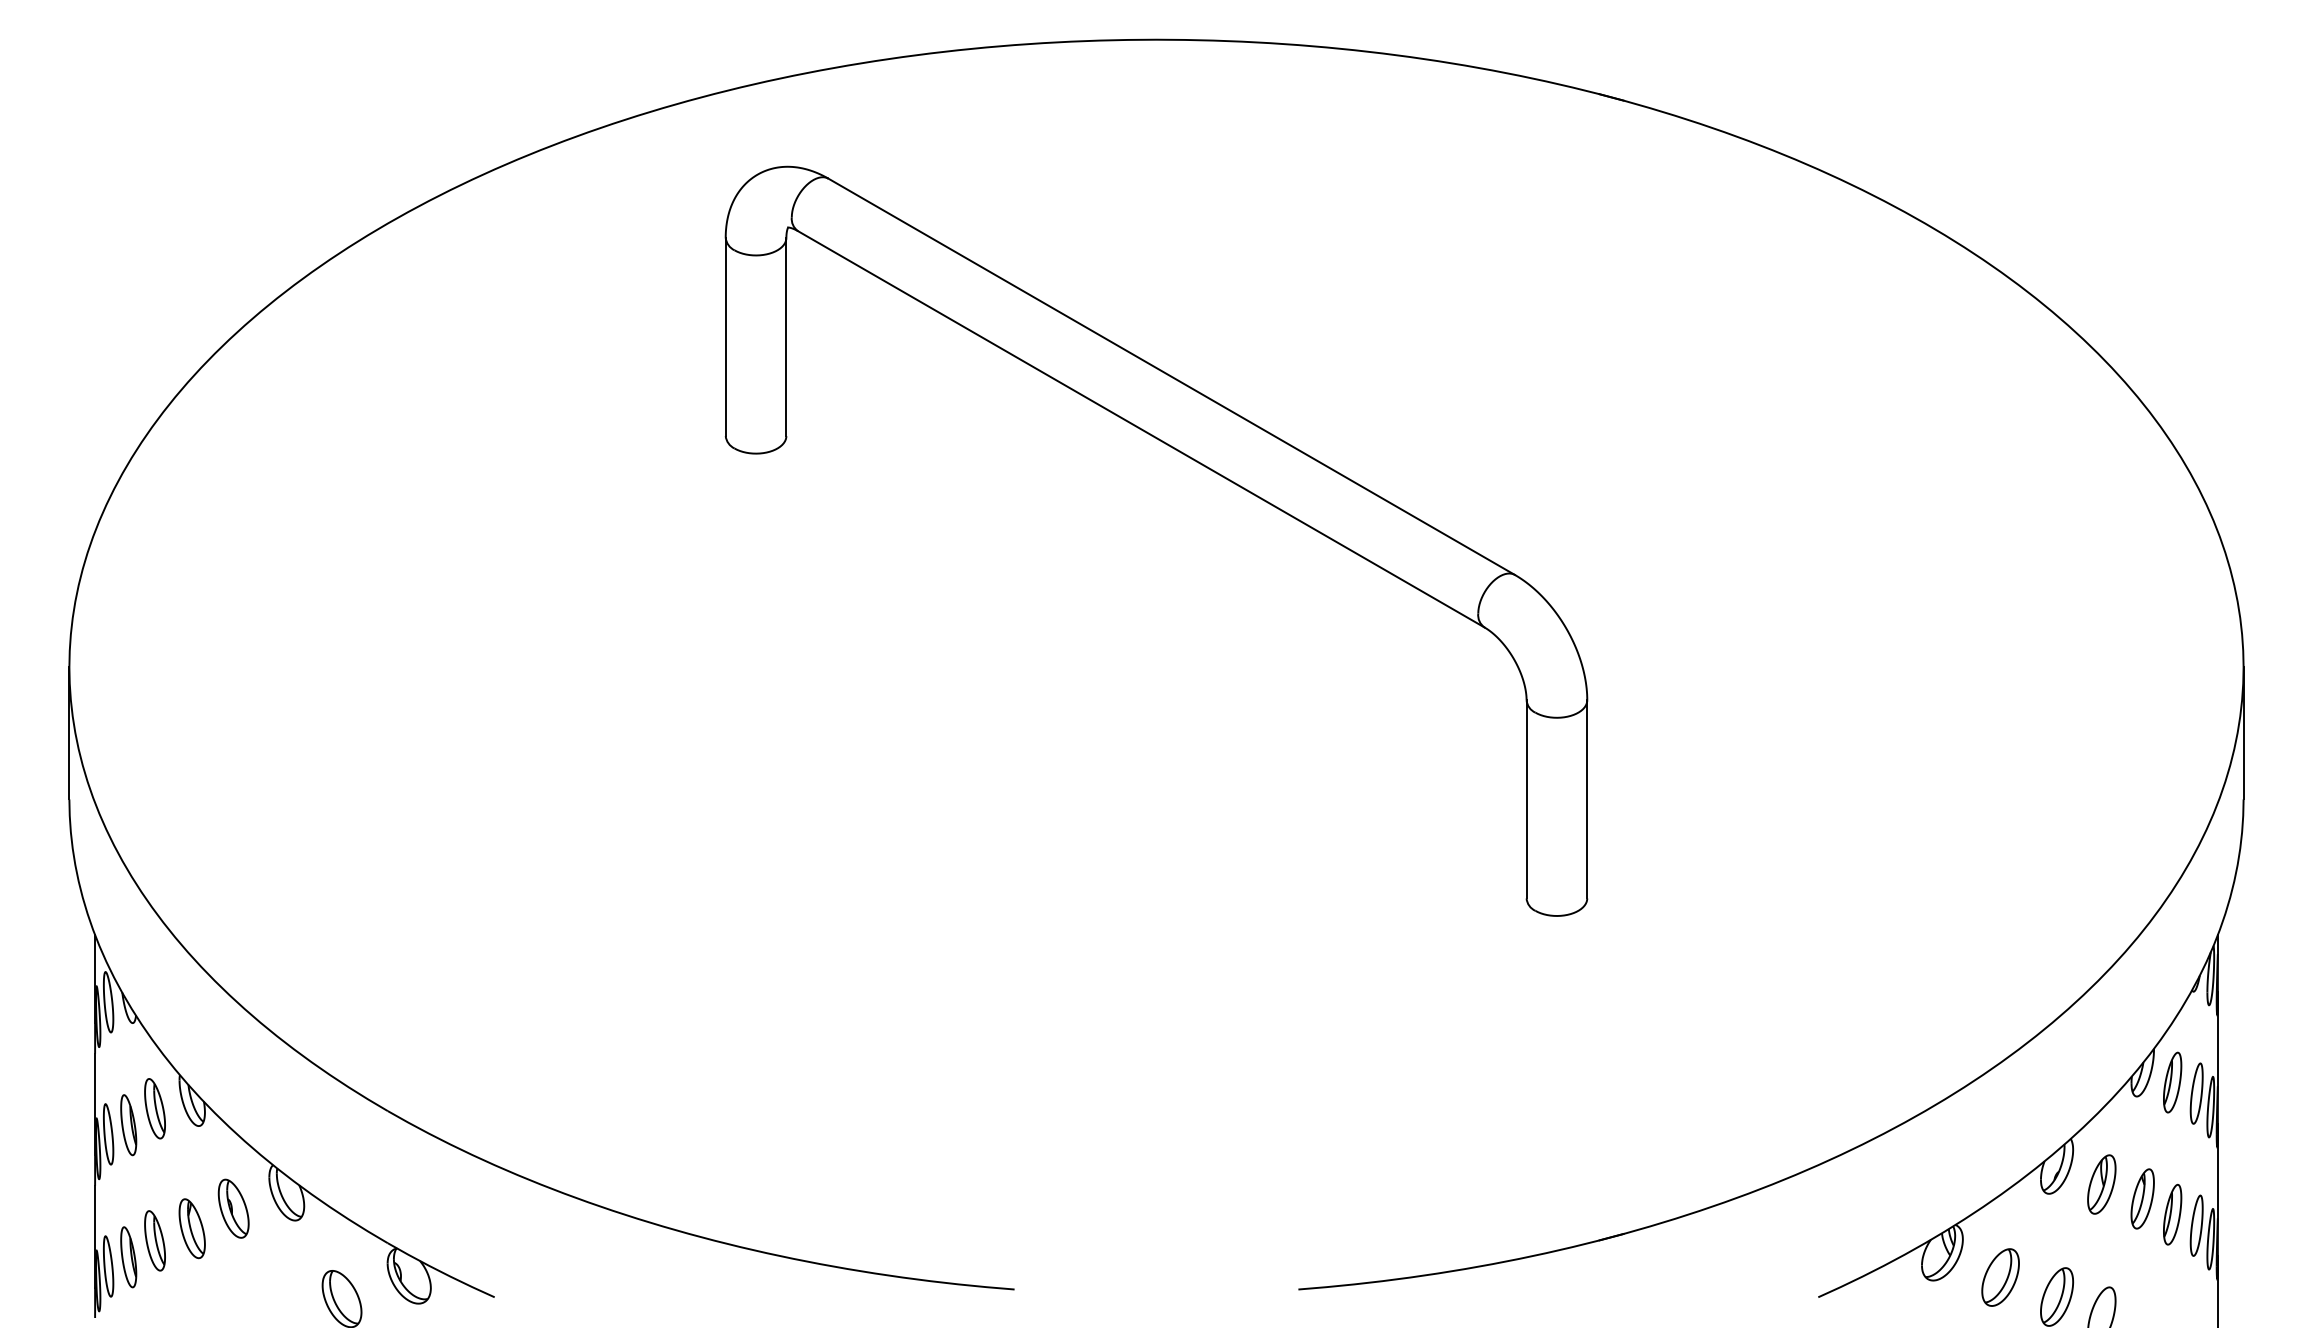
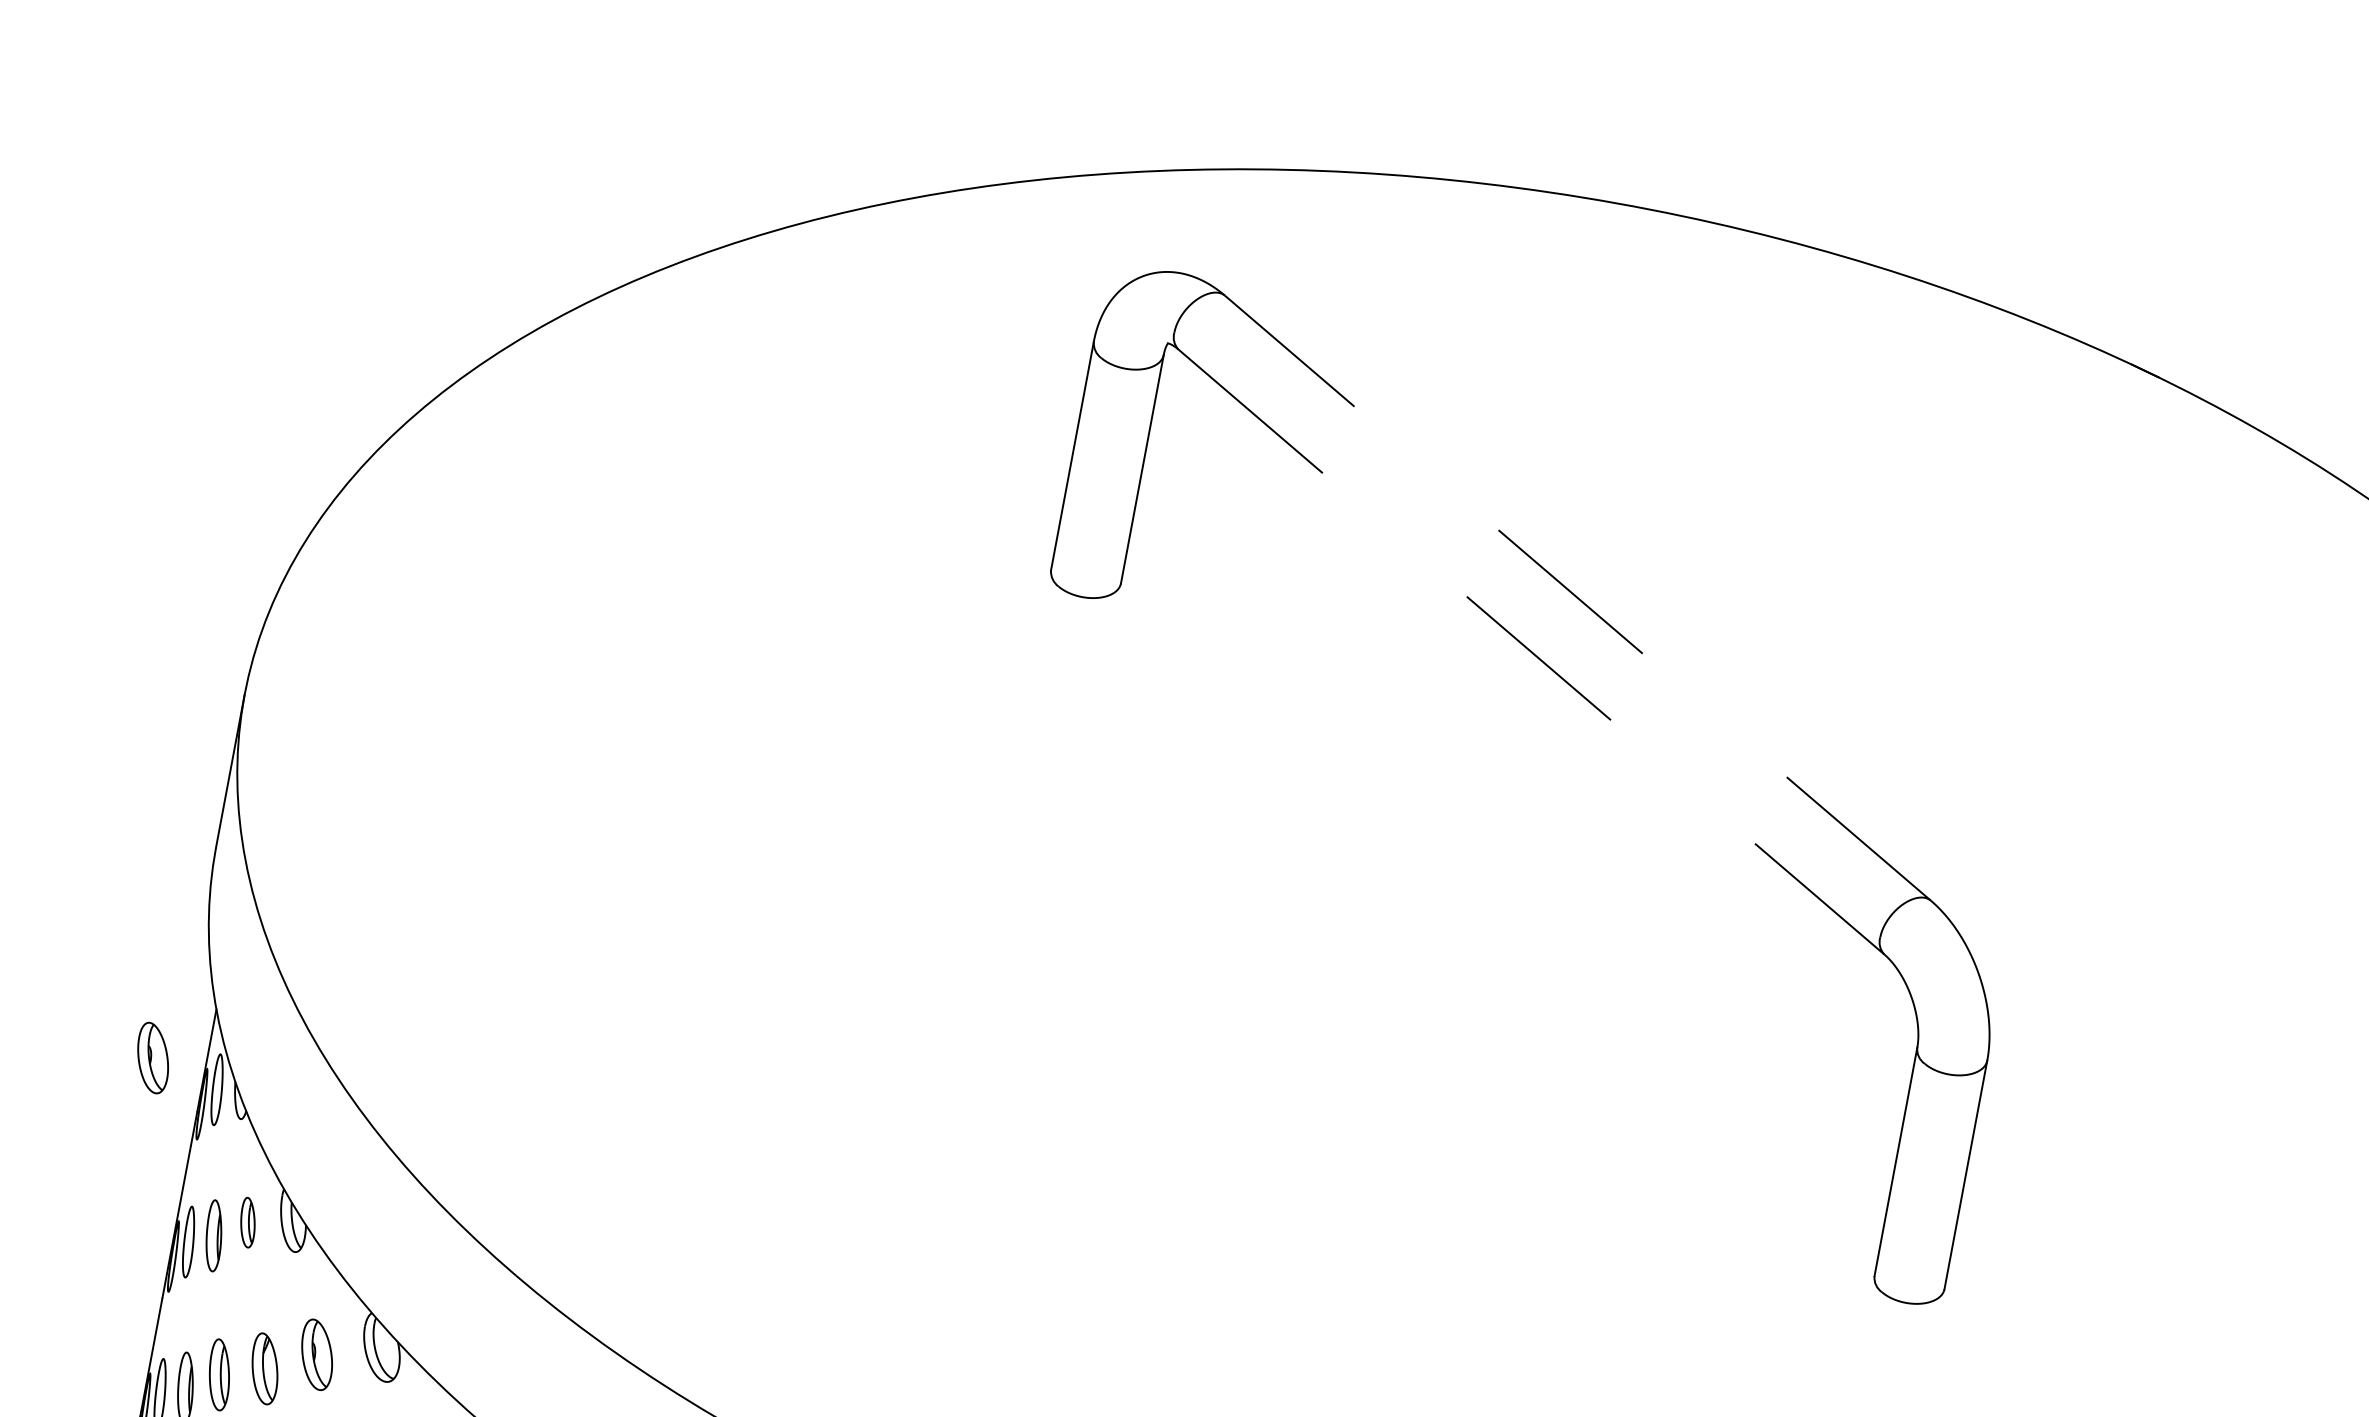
line: (1171, 376) -> (1577, 597), solid -> dashed
line: (1141, 429) -> (1531, 652), solid -> dashed
part: (49, 985) -> (152, 1057), added
part: (154, 1108) -> (247, 1222), size x0.7

